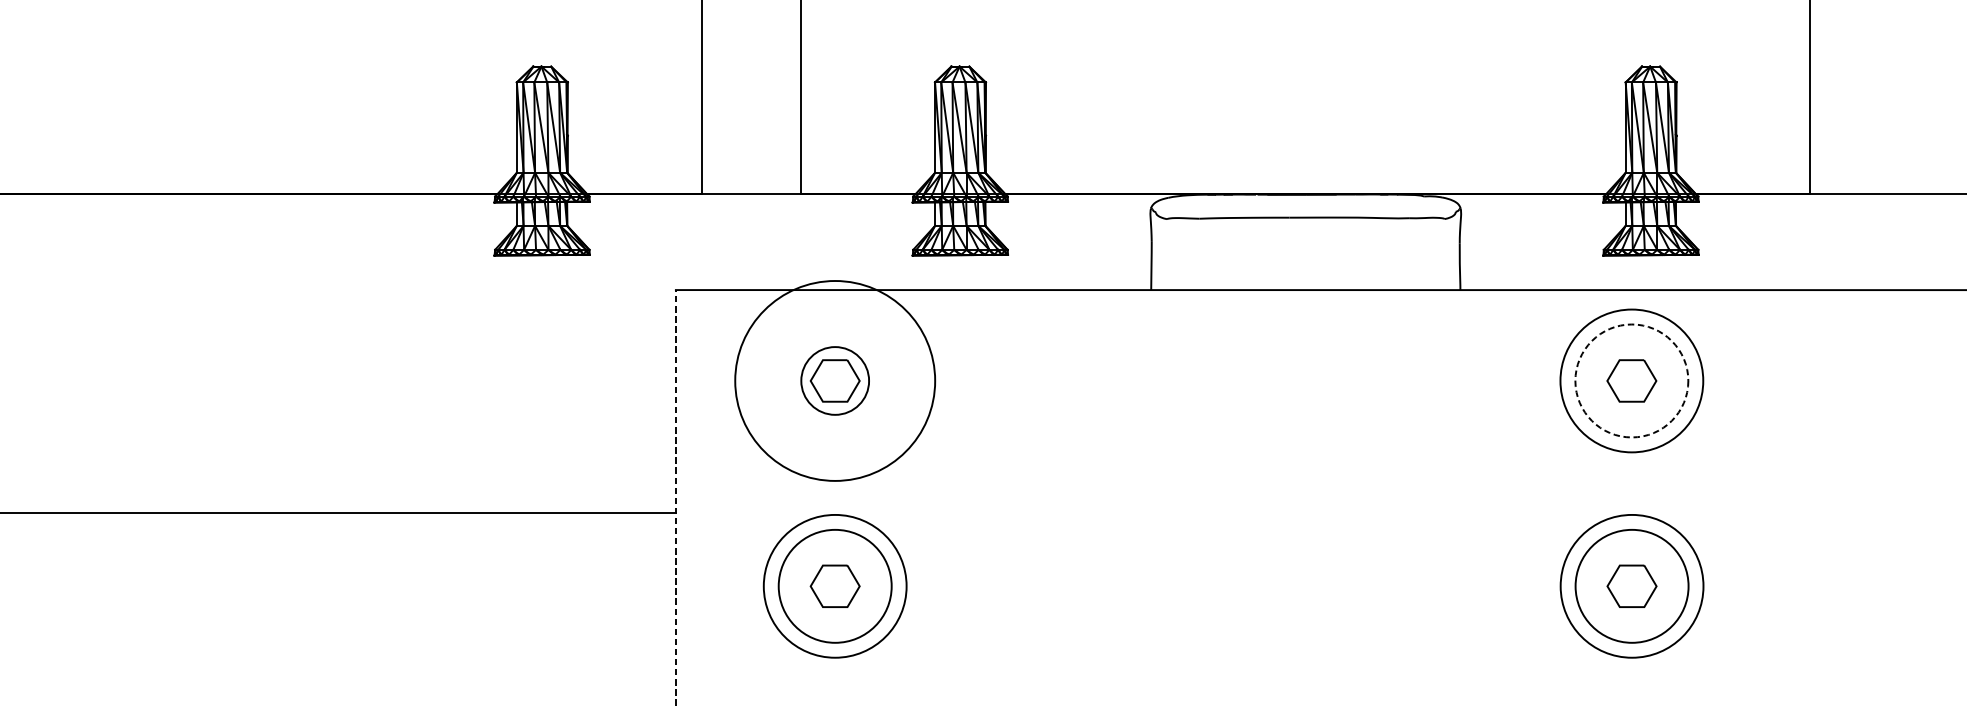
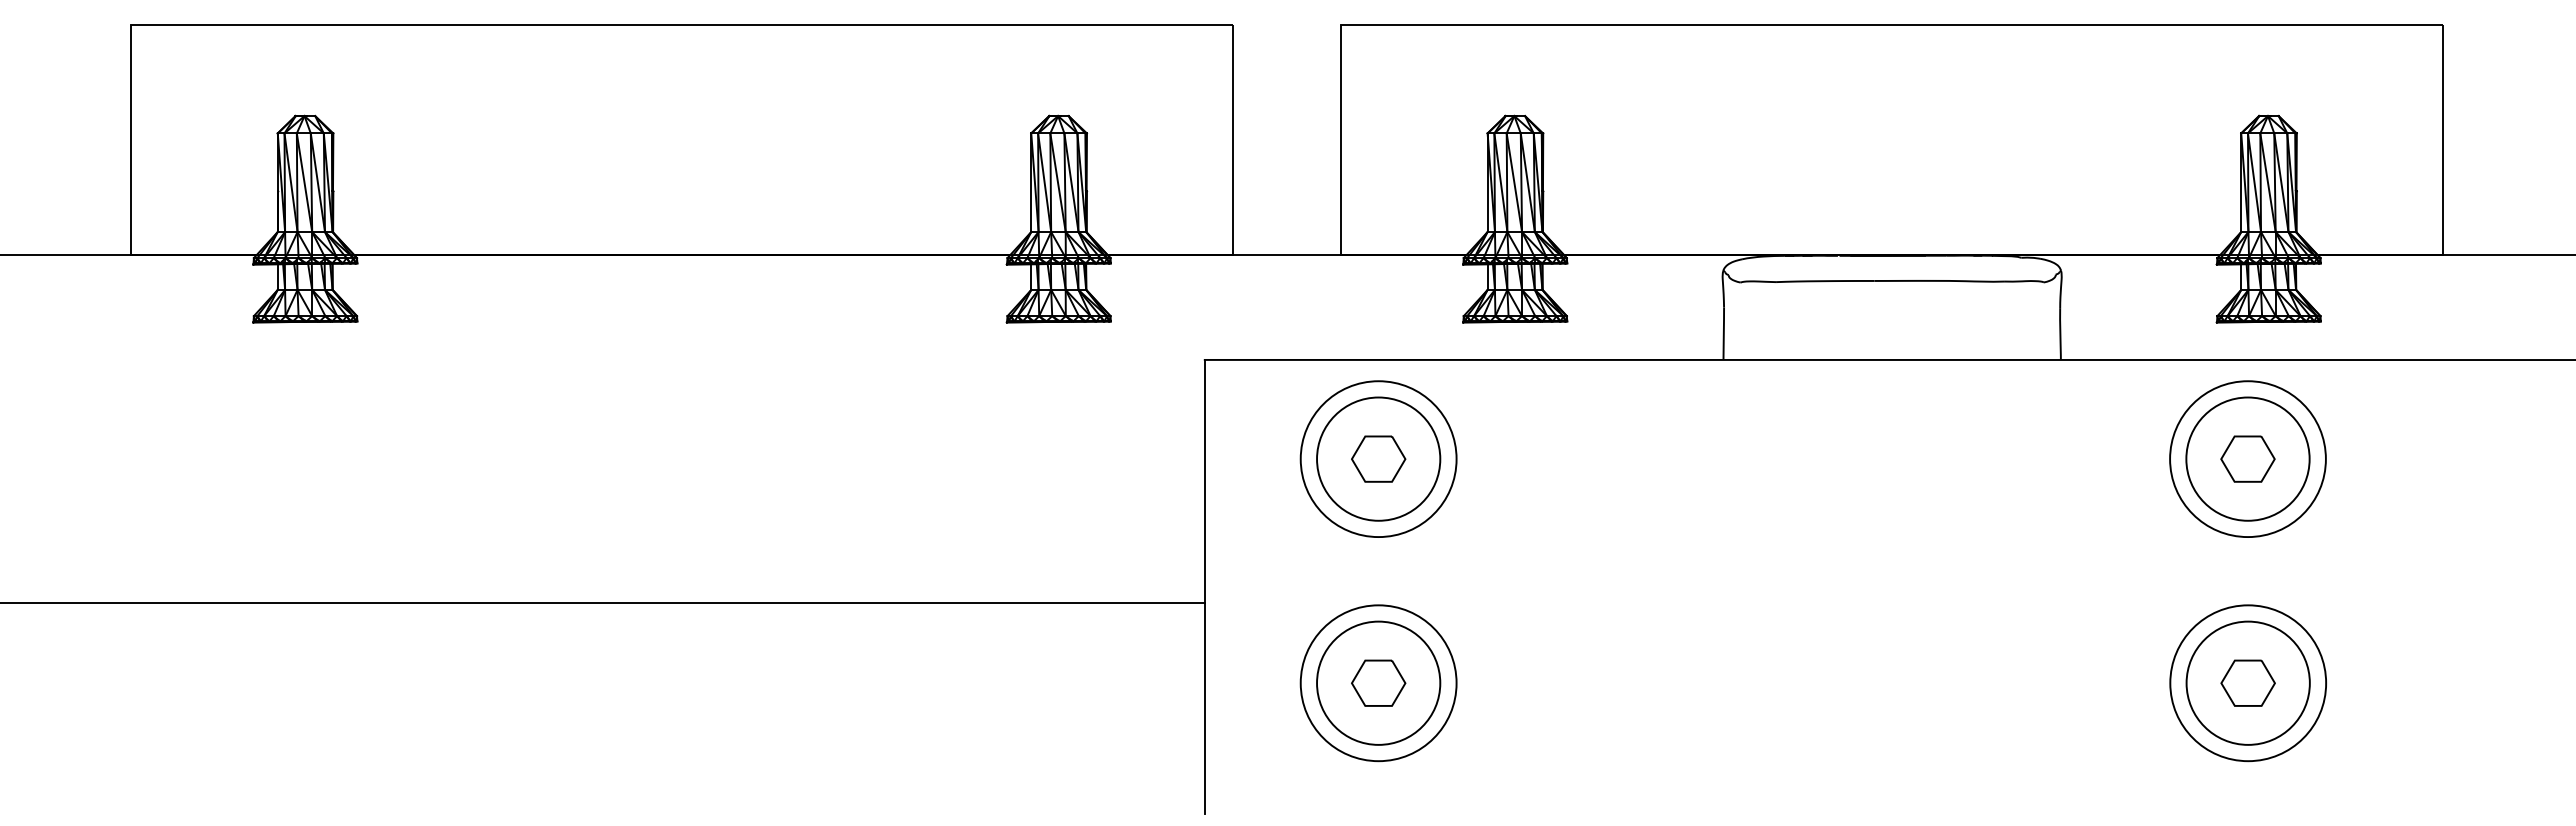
circle: (835, 380) -> (1378, 458), size x1.67
circle: (1631, 380) -> (2247, 458), dashed -> solid
circle: (835, 381) -> (1378, 459), size x0.71
line: (675, 497) -> (1204, 586), dashed -> solid

